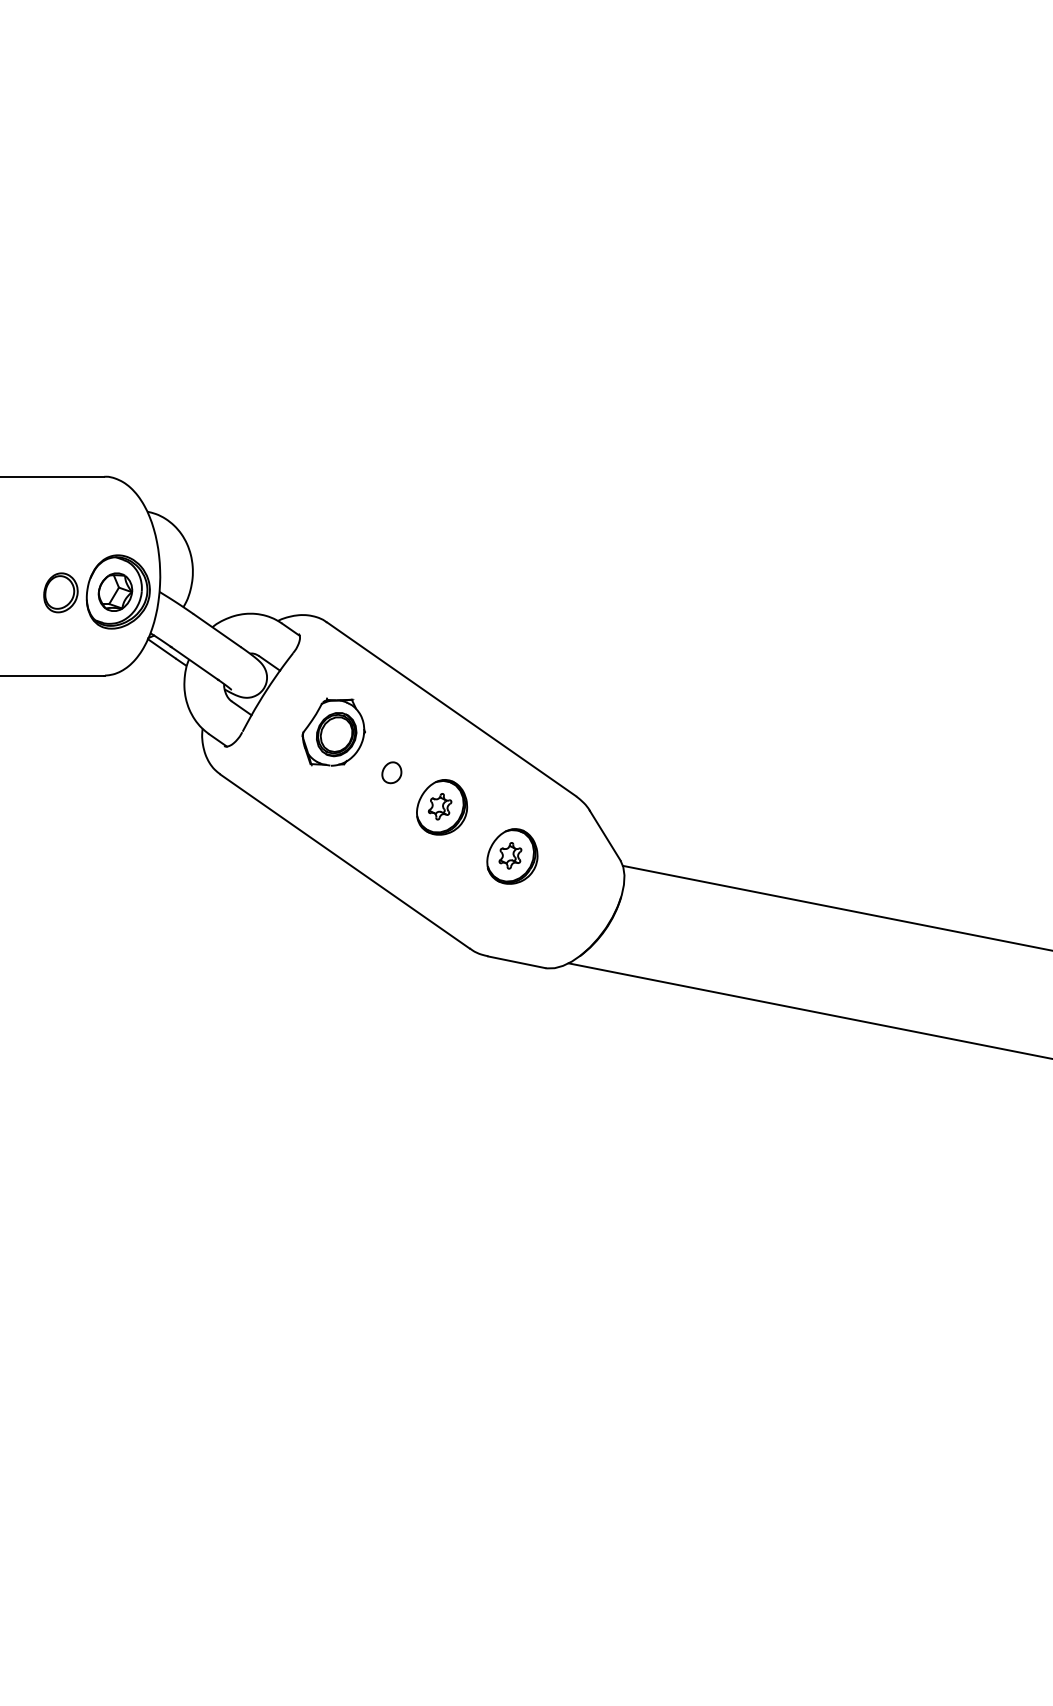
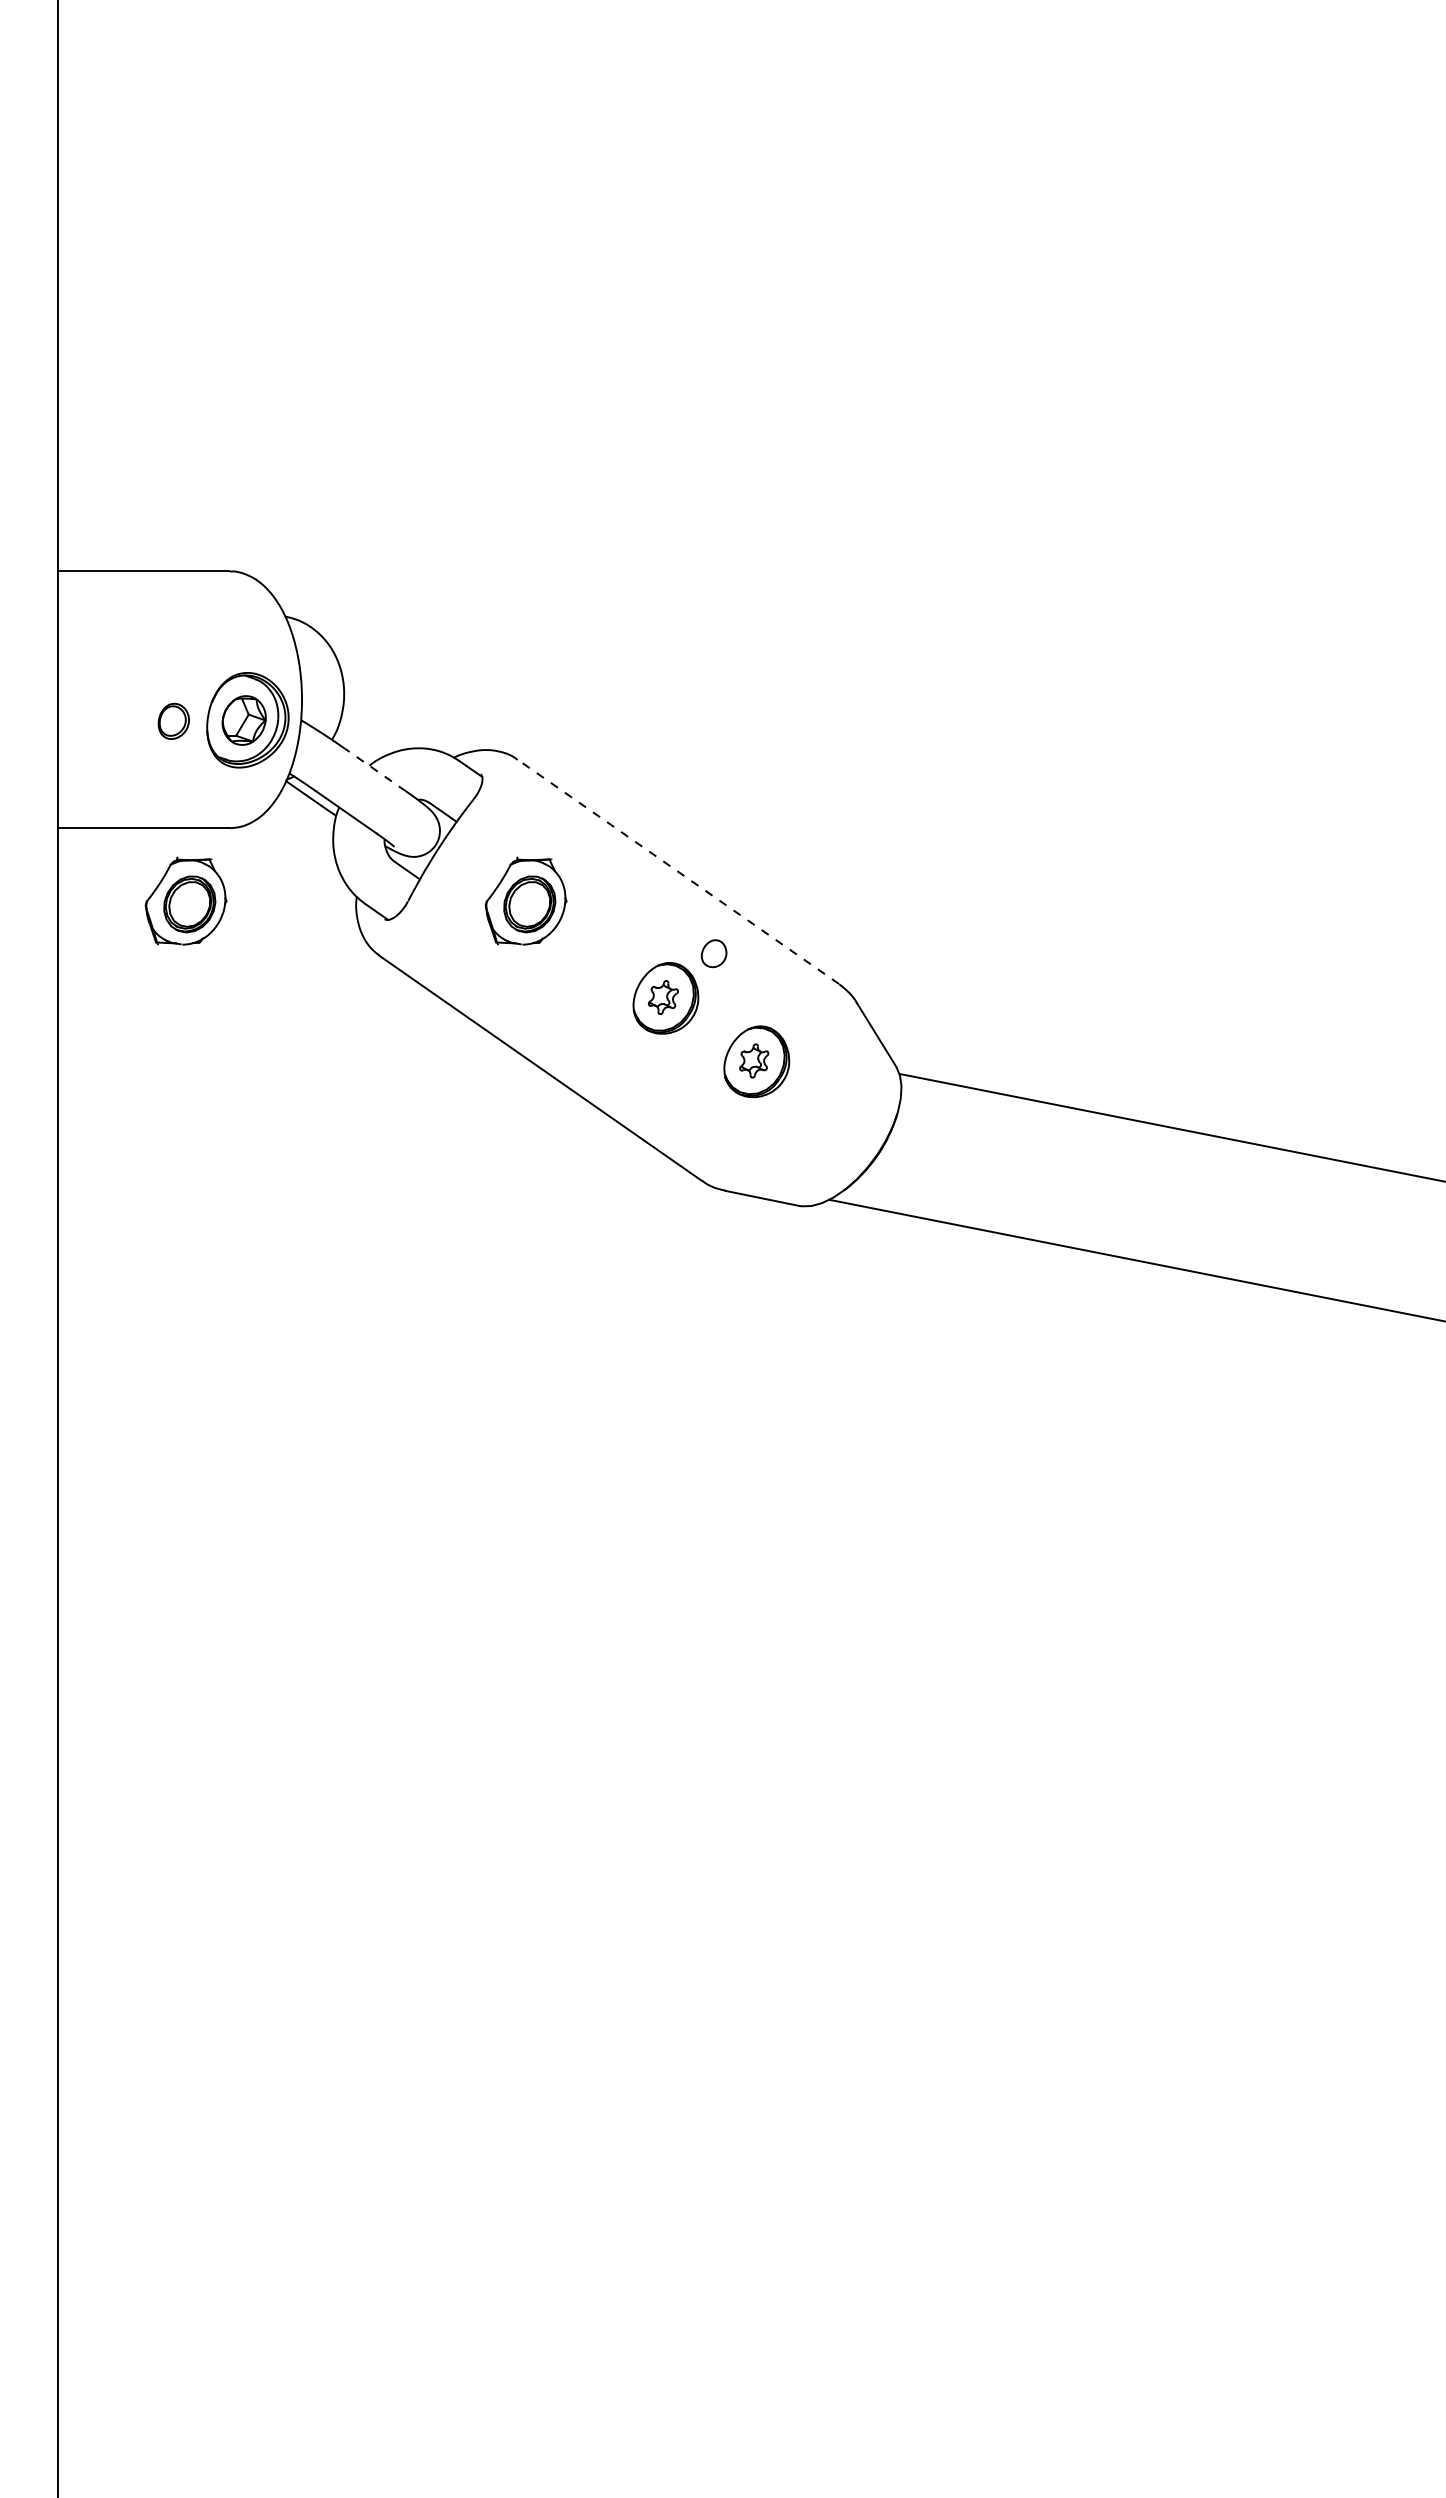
part: (60, 592) -> (173, 721), size x0.7
line: (217, 630) -> (375, 770), solid -> dashed
line: (451, 709) -> (677, 871), solid -> dashed
part: (70, 731) -> (185, 900), added
part: (391, 772) -> (713, 953), moved

